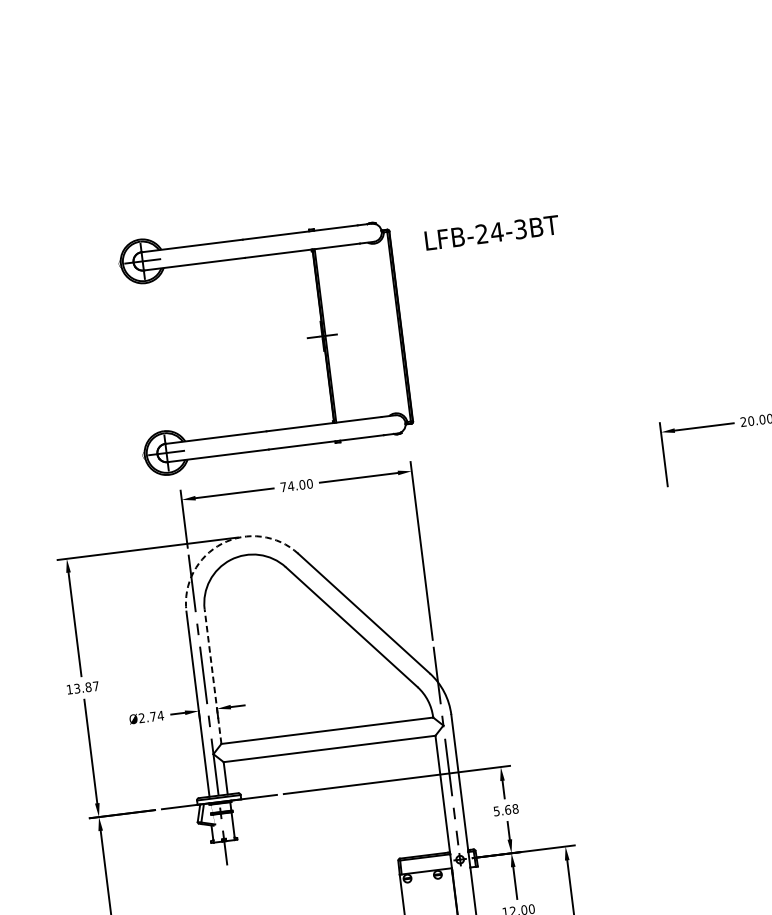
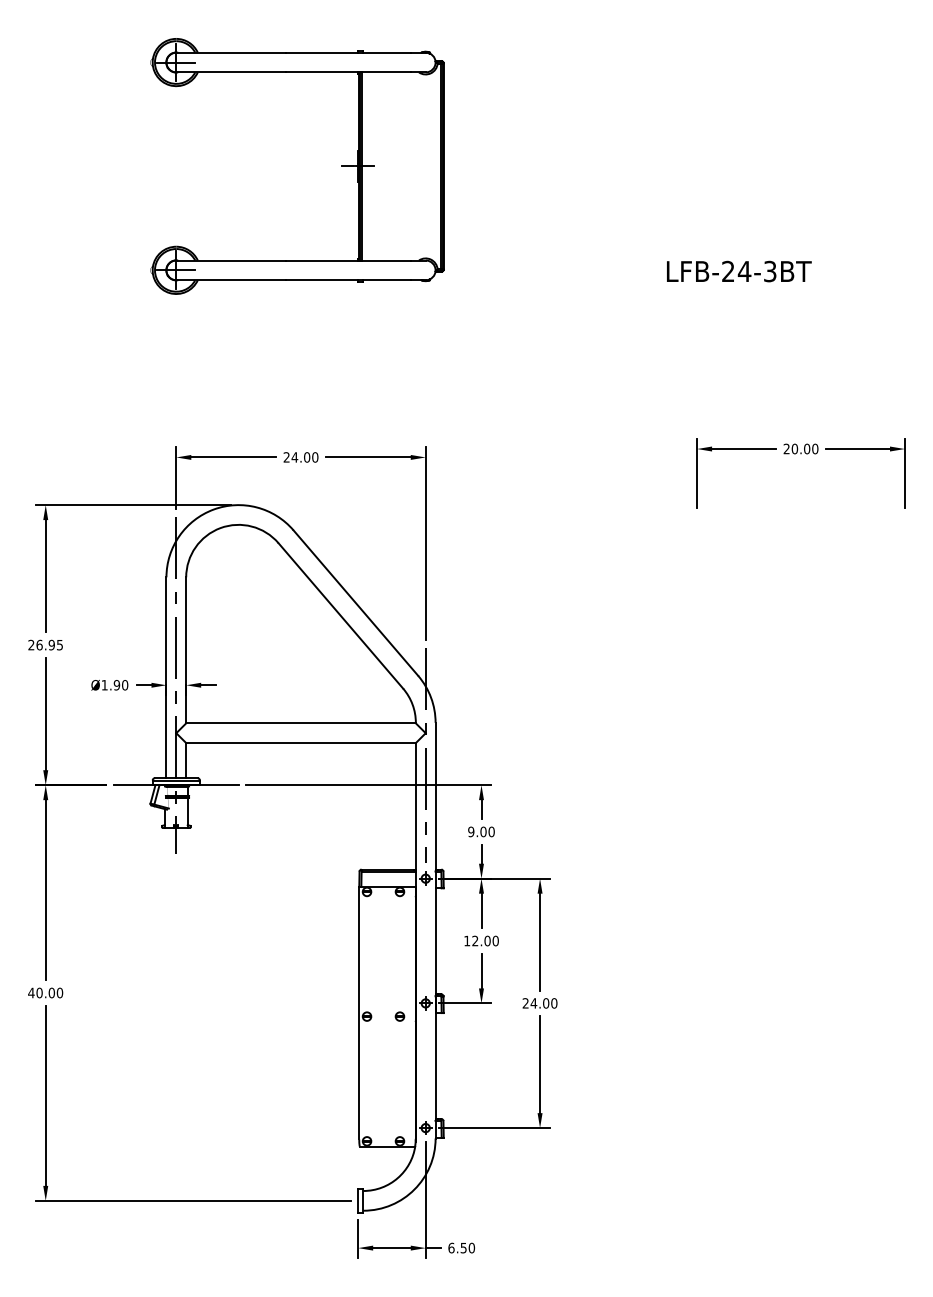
text: (492, 232) -> (739, 271), moved
part: (306, 338) -> (341, 166), moved
text: (283, 487) -> (286, 457), 74.00 -> 24.00
arc: (222, 543) -> (213, 509), dashed -> solid
line: (213, 675) -> (186, 649), dashed -> solid
text: (82, 687) -> (45, 644), 13.87 -> 26.95
text: (150, 717) -> (114, 685), Ø2.74 -> Ø1.90
text: (506, 809) -> (481, 831), 5.68 -> 9.00

